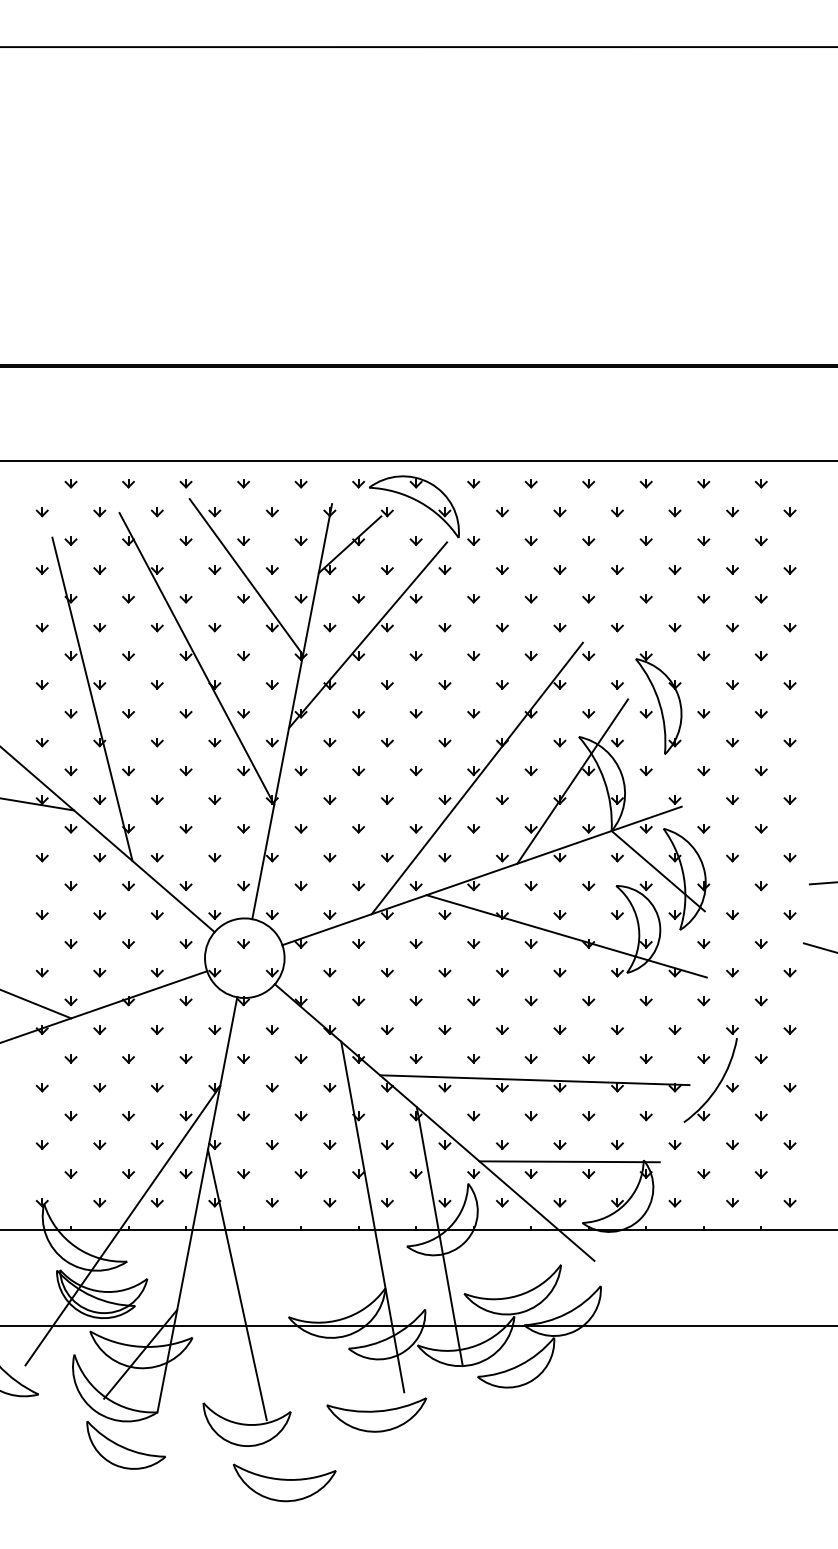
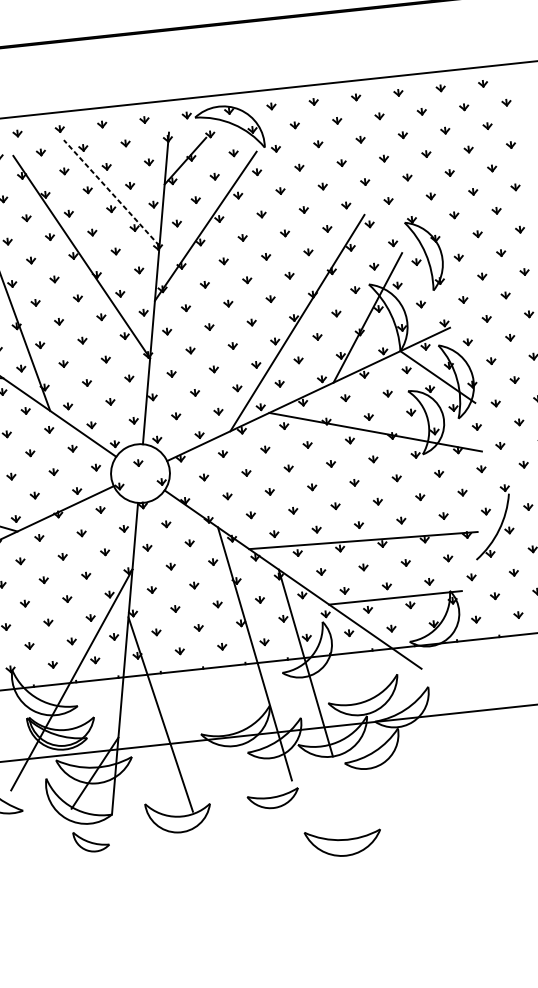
line: (246, 576) -> (111, 192), solid -> dashed
part: (376, 1414) -> (273, 798), size x0.7
part: (125, 1445) -> (91, 841), size x0.6
part: (284, 1482) -> (343, 842), moved

